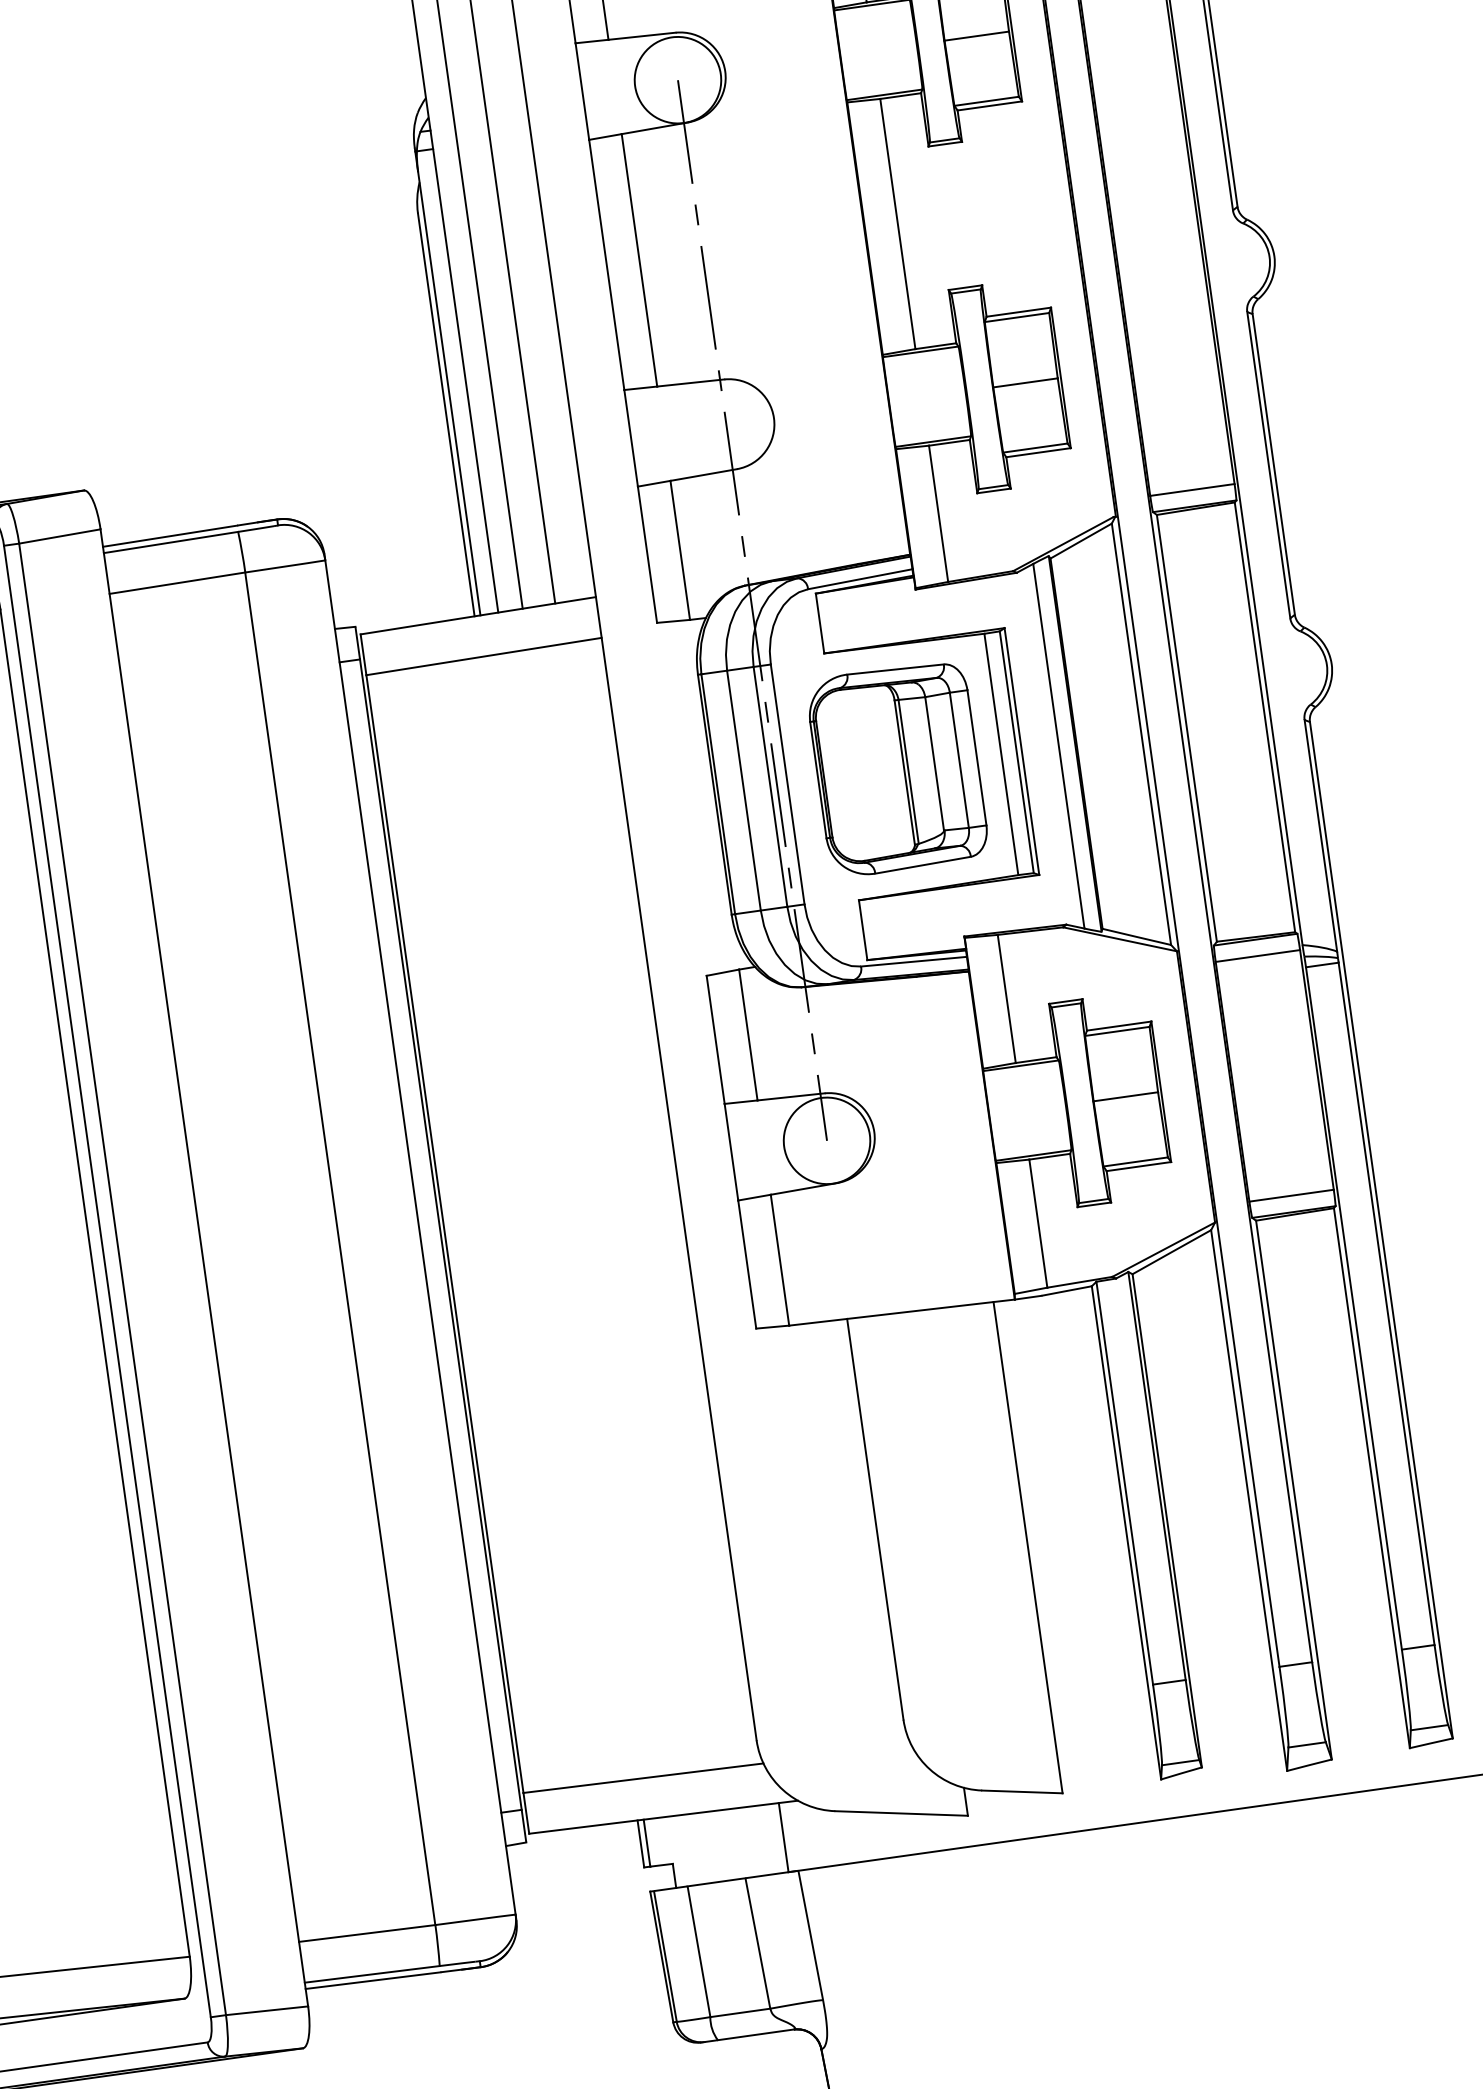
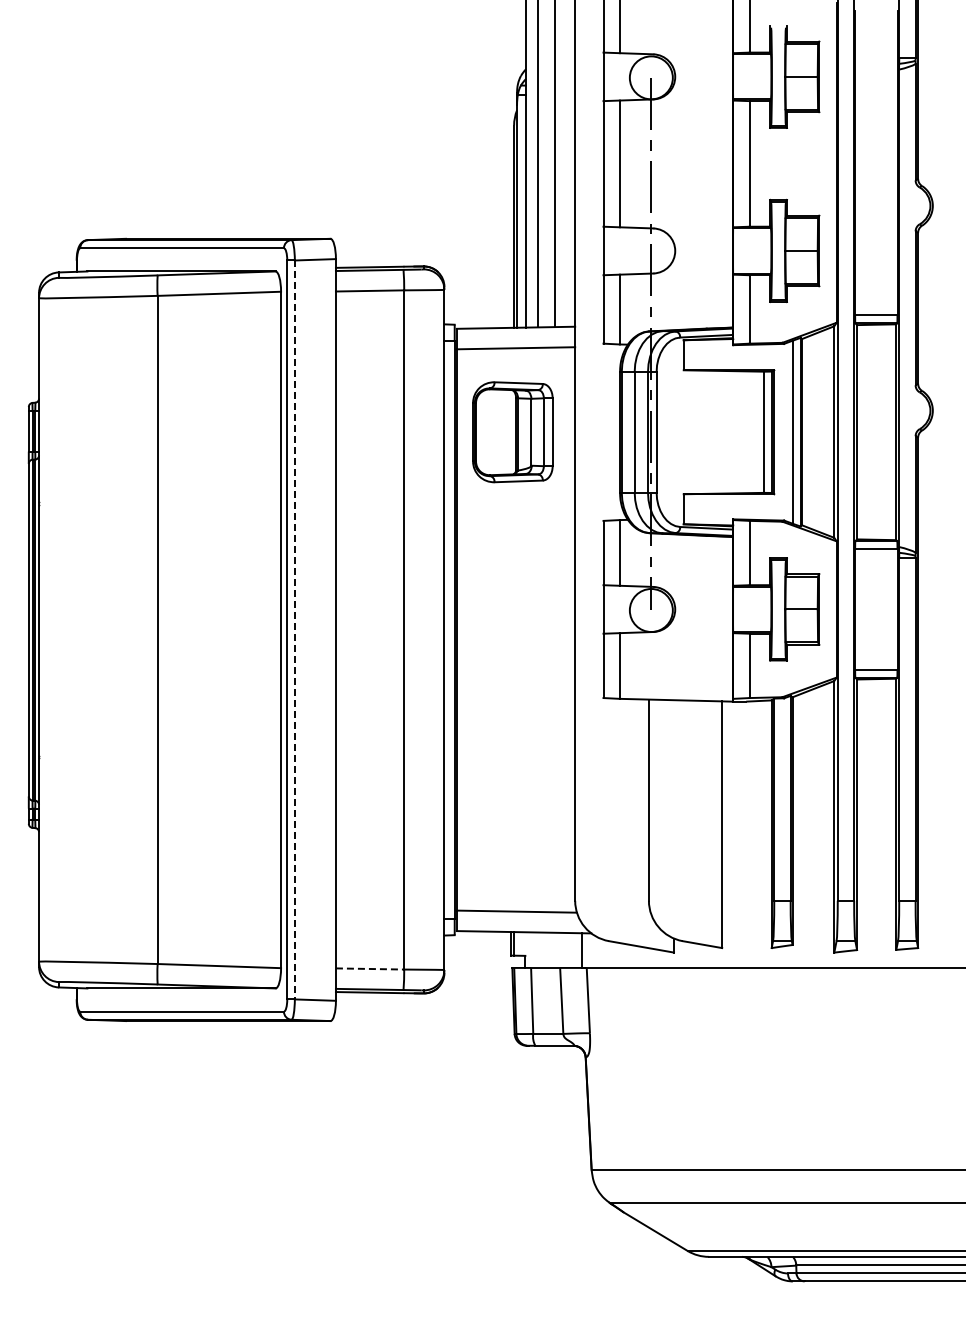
part: (896, 769) -> (512, 432), moved
line: (121, 1280) -> (294, 630), solid -> dashed
line: (367, 1932) -> (370, 968), solid -> dashed

